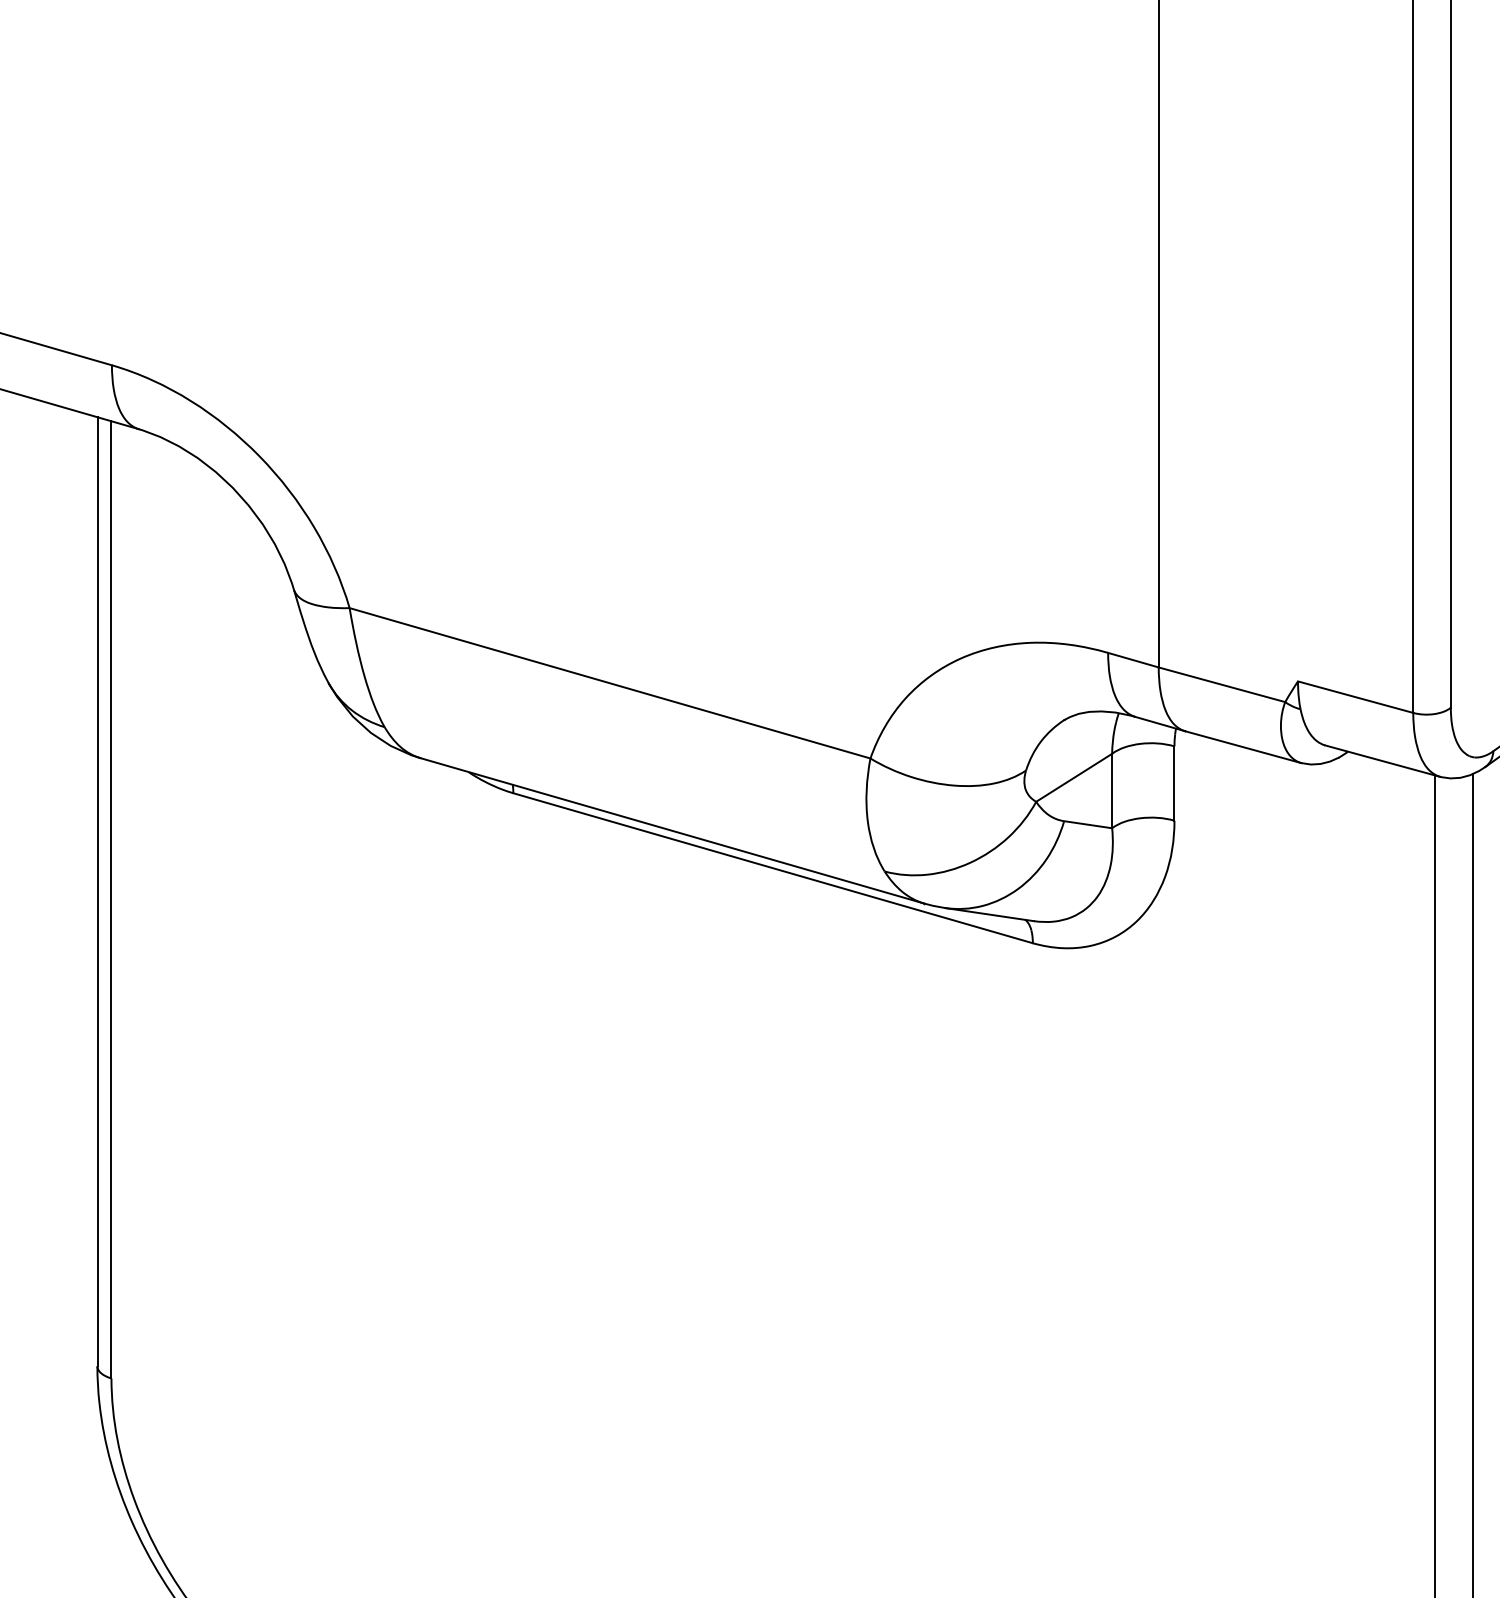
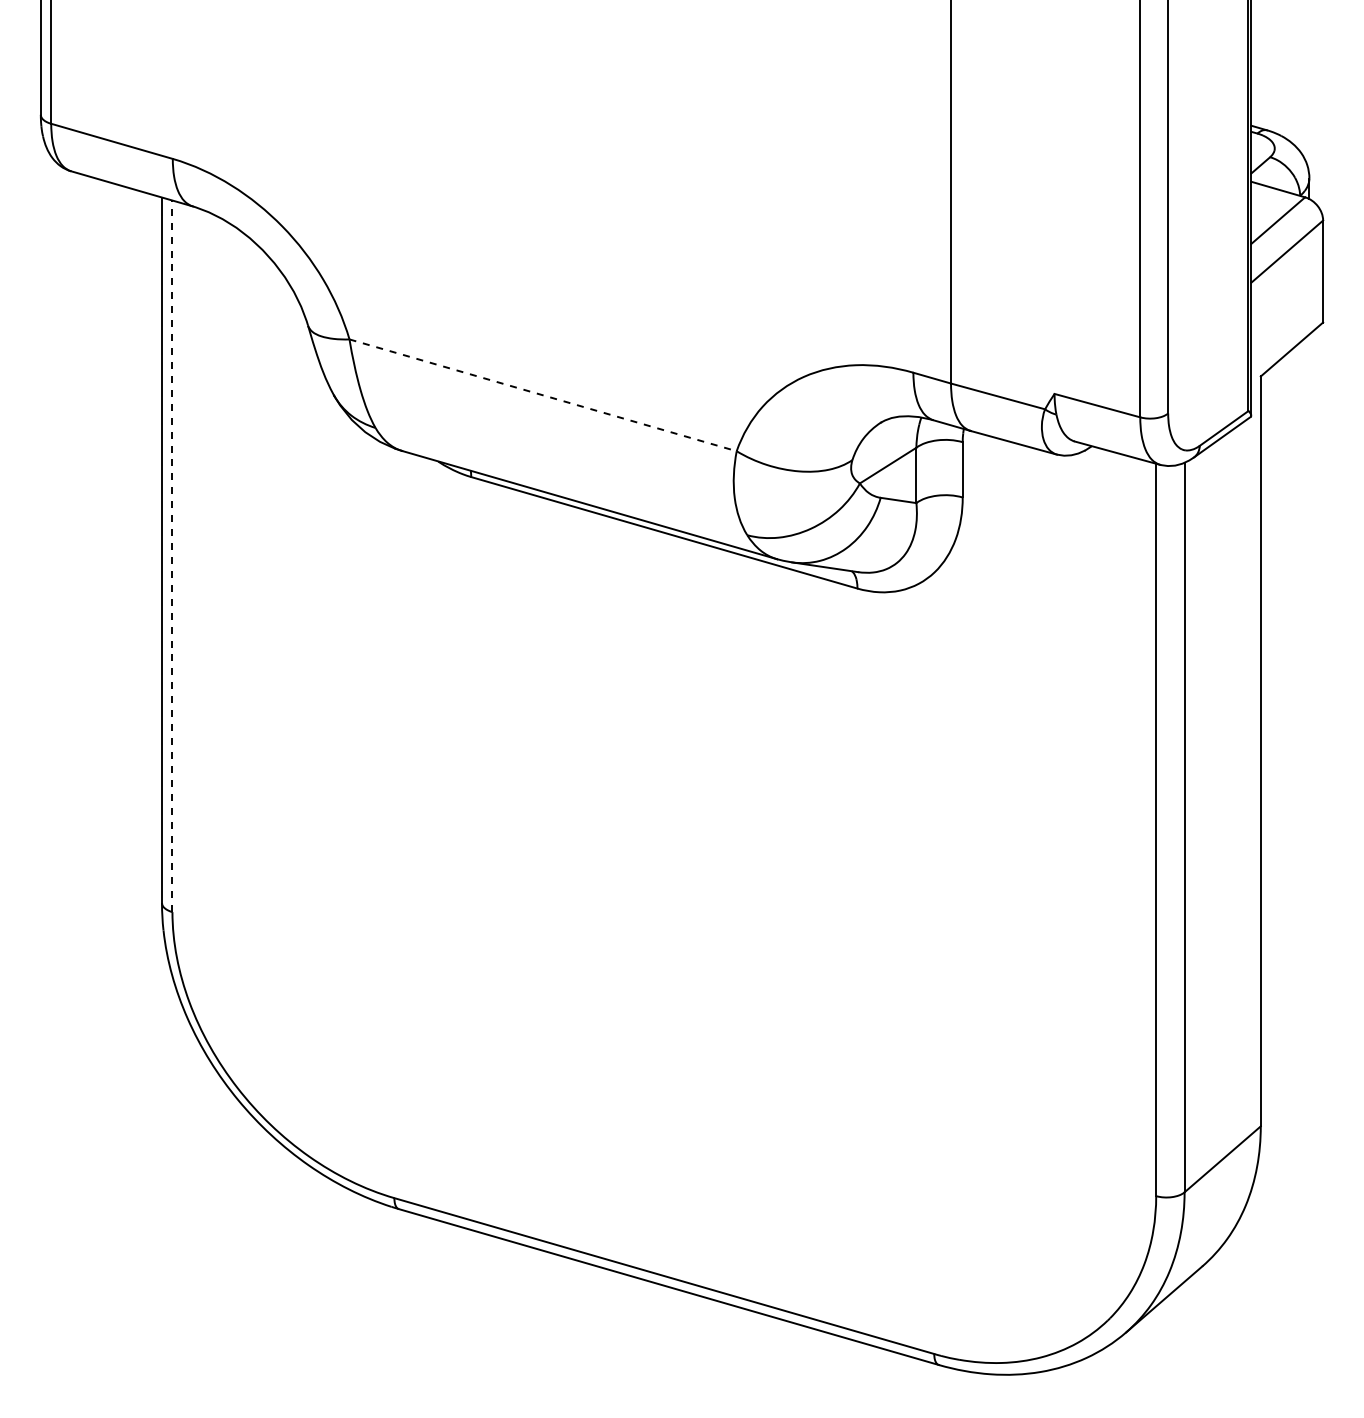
line: (610, 683) -> (543, 395), solid -> dashed
line: (111, 900) -> (172, 556), solid -> dashed

